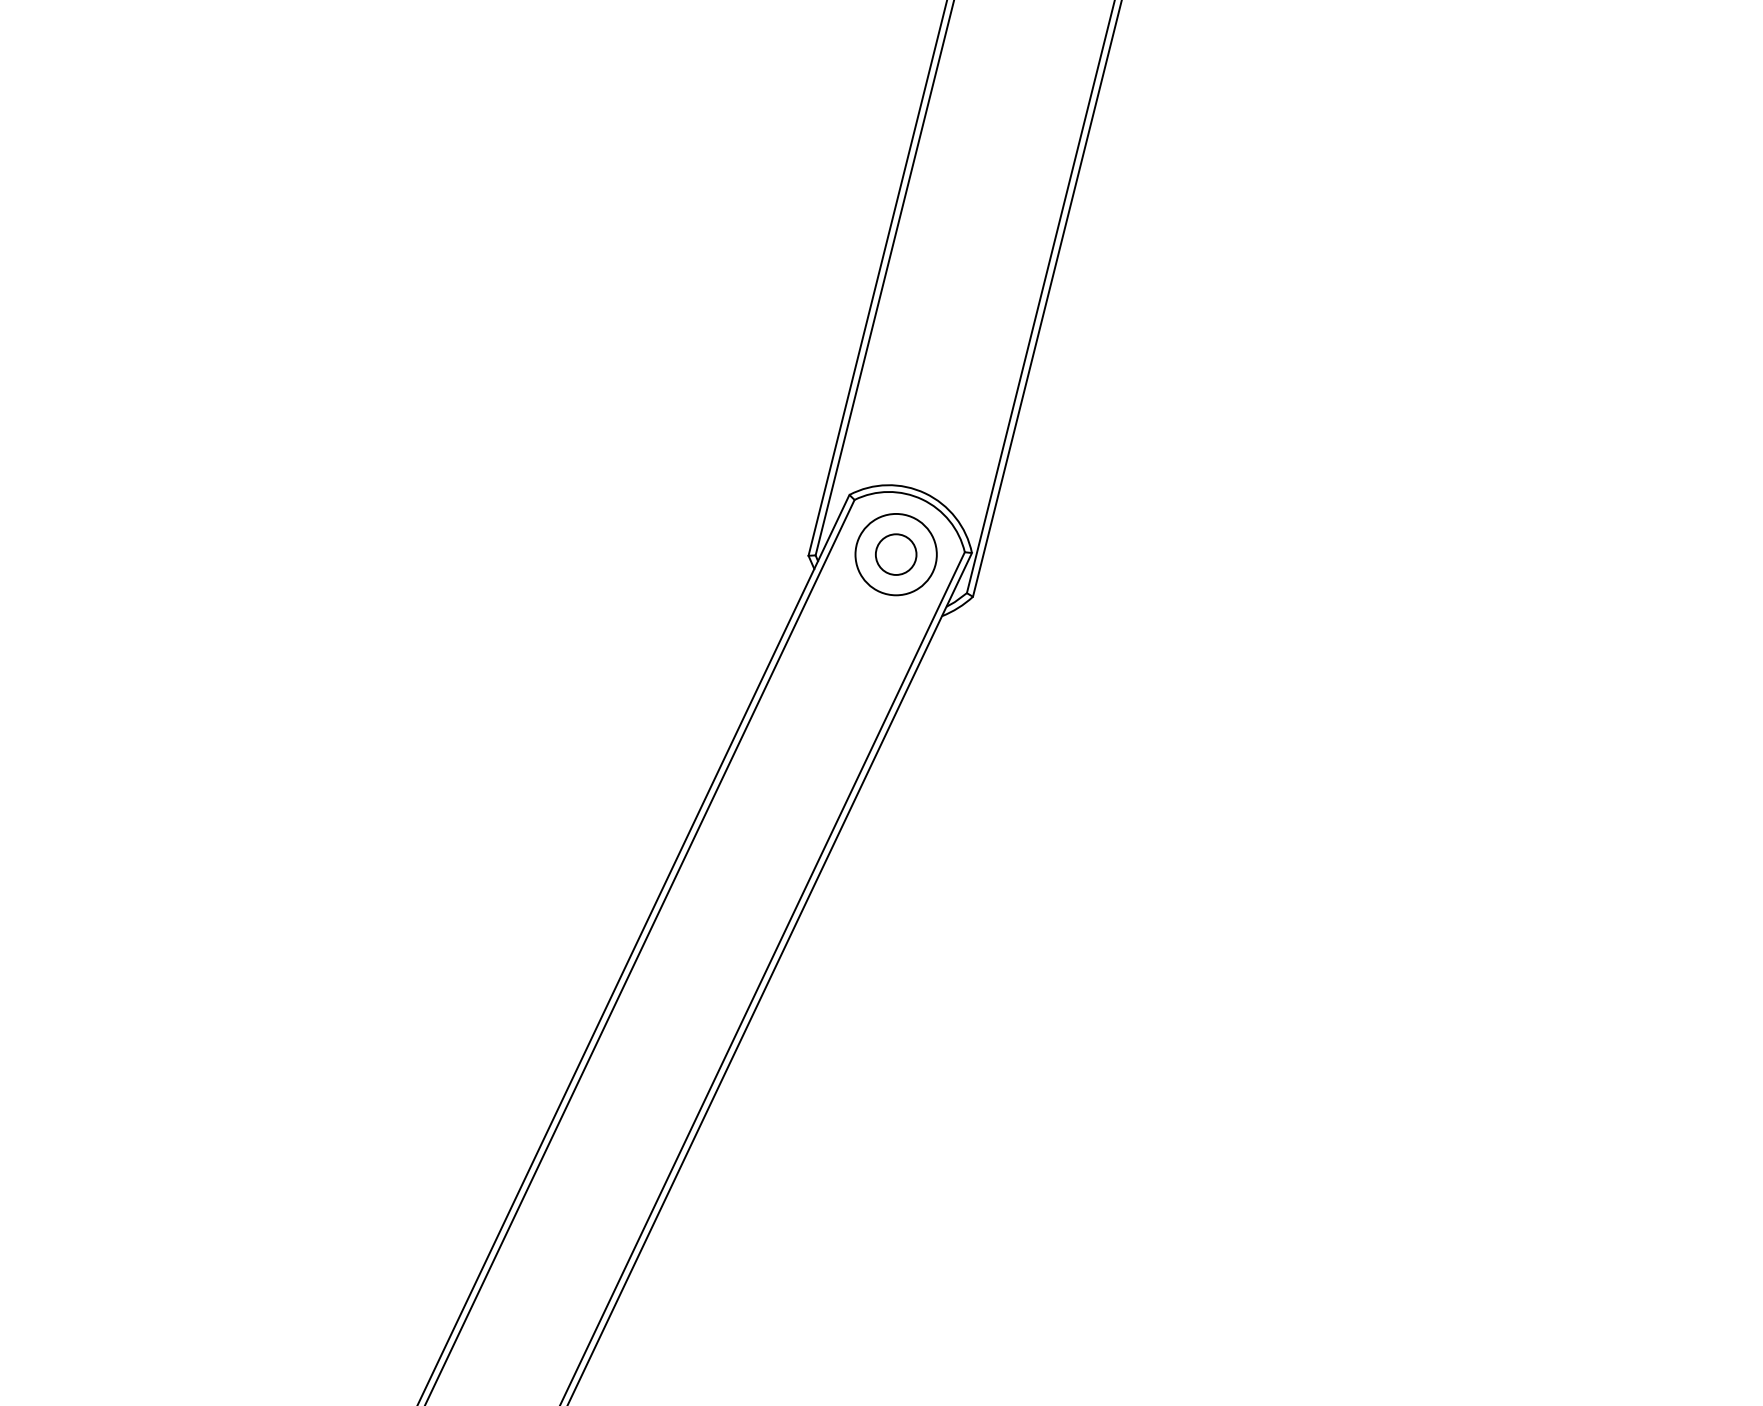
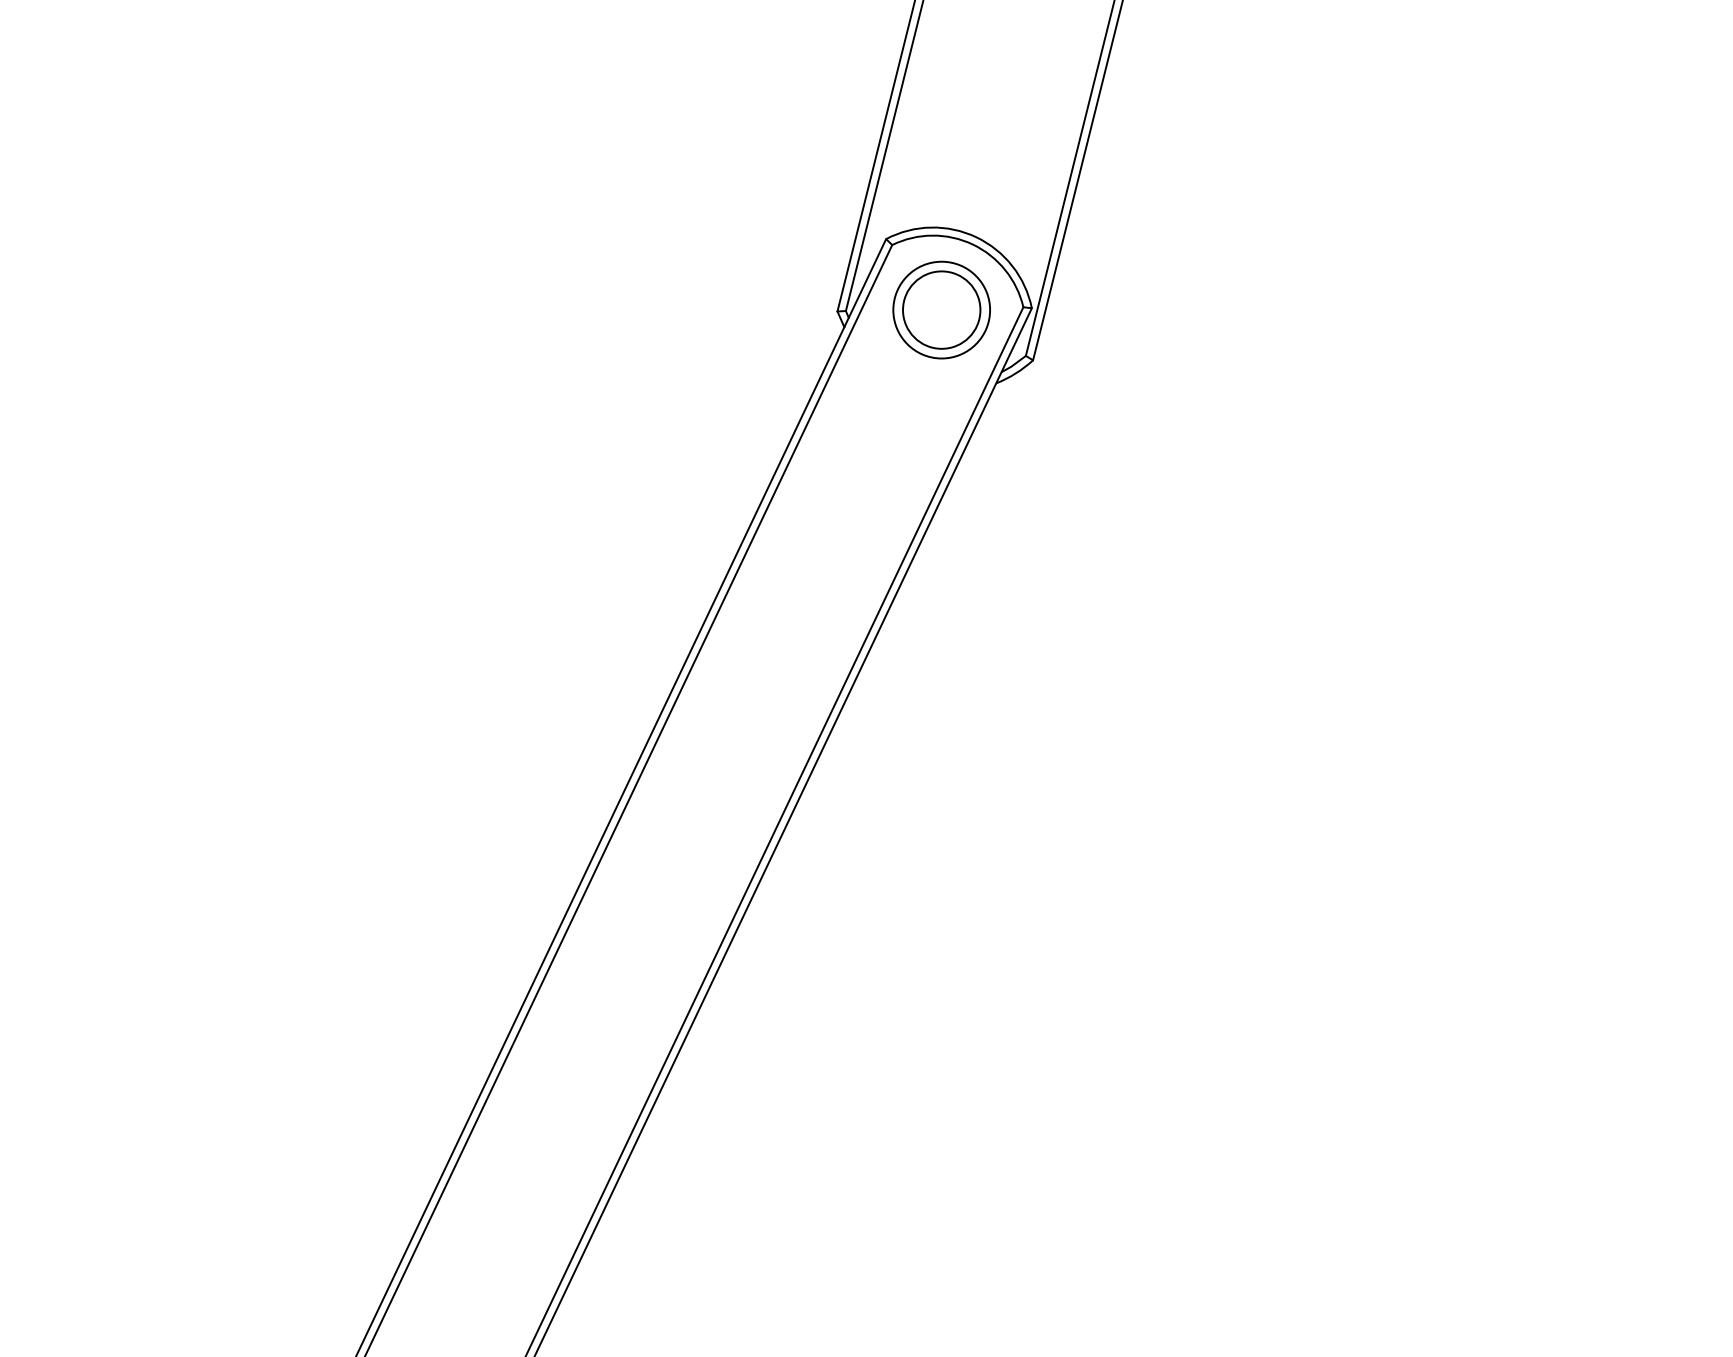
circle: (895, 554) -> (940, 309), size x1.6

